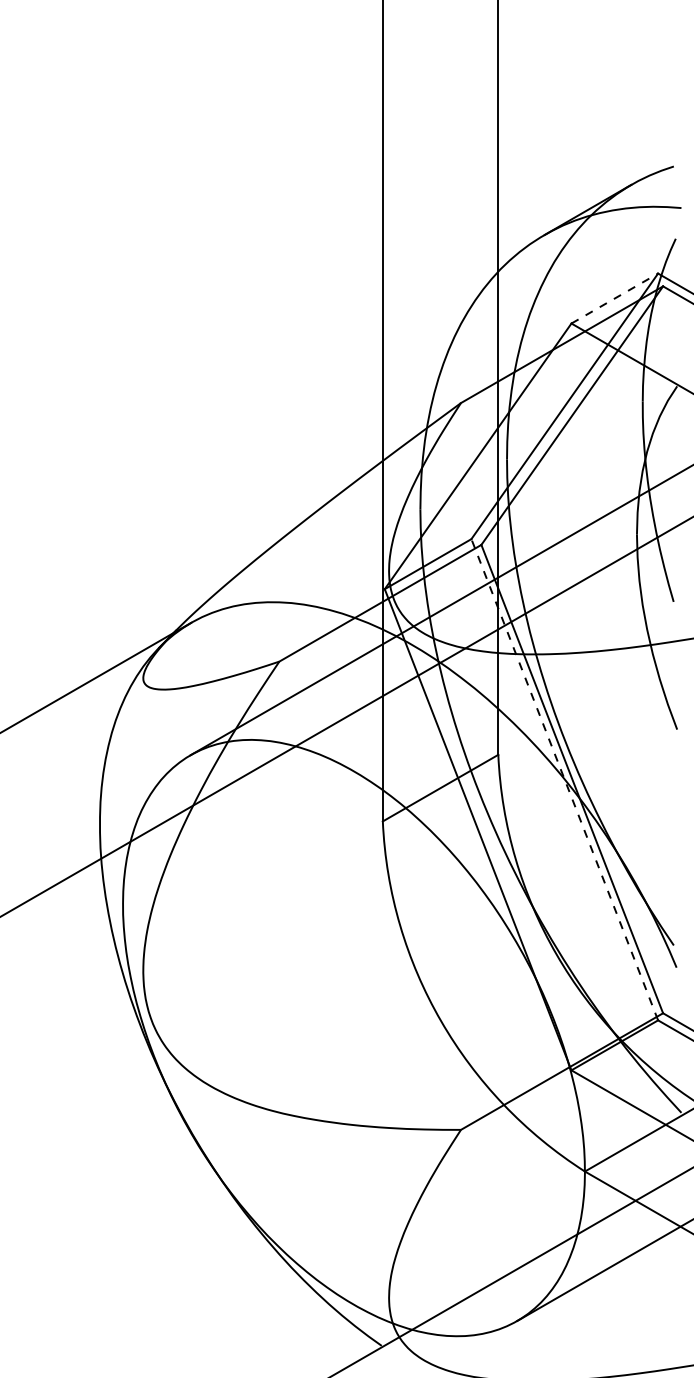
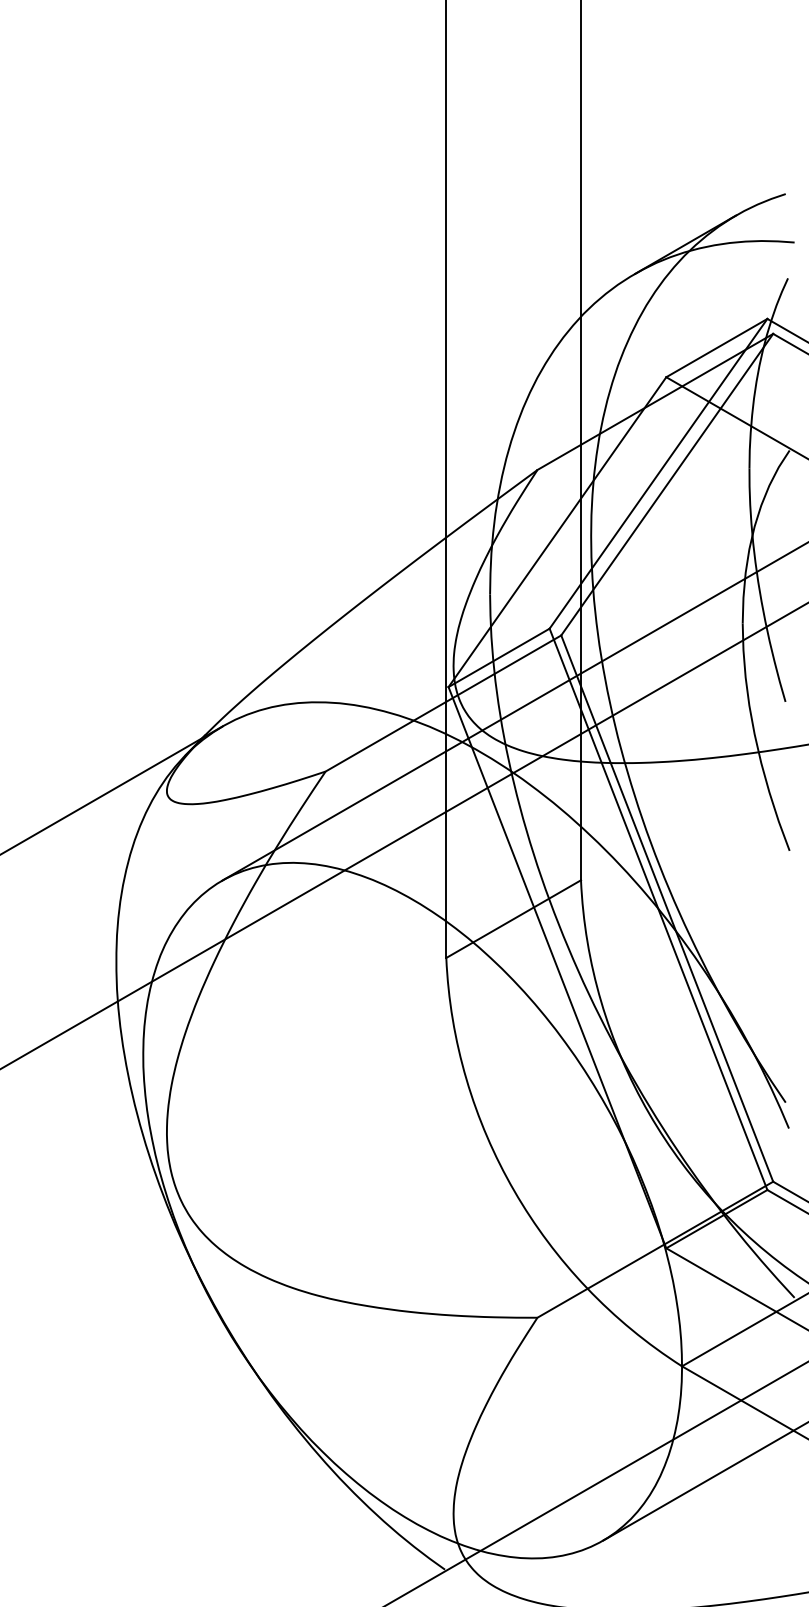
line: (615, 298) -> (717, 348), dashed -> solid
line: (564, 779) -> (658, 909), dashed -> solid

